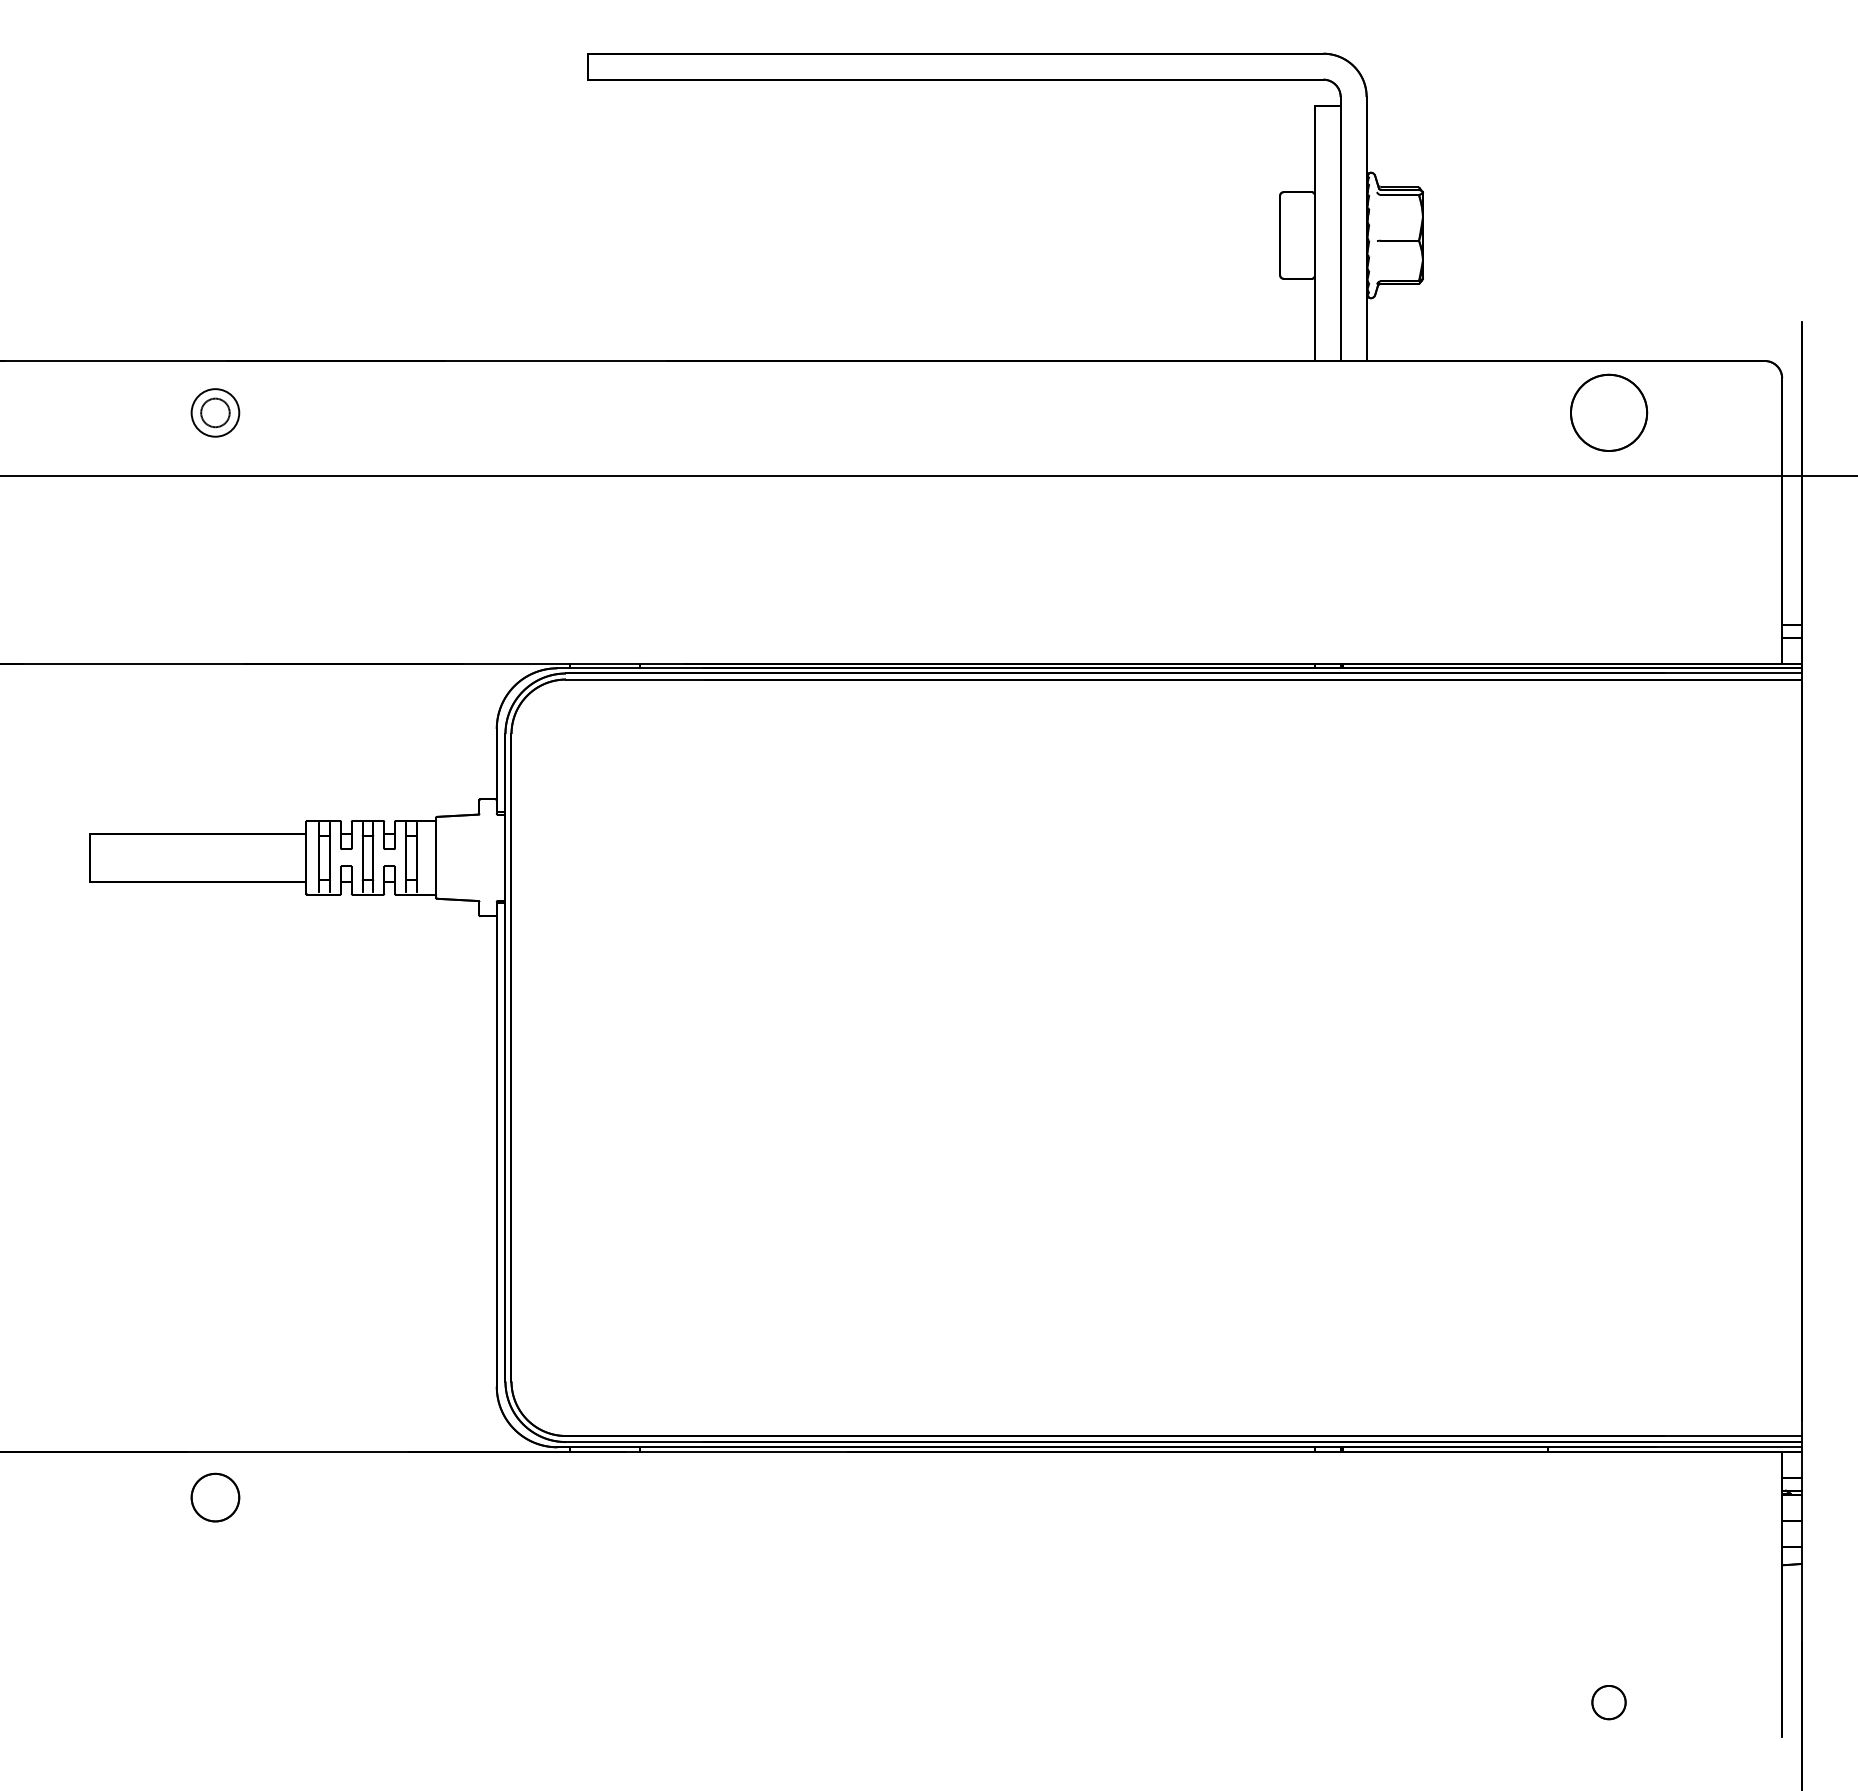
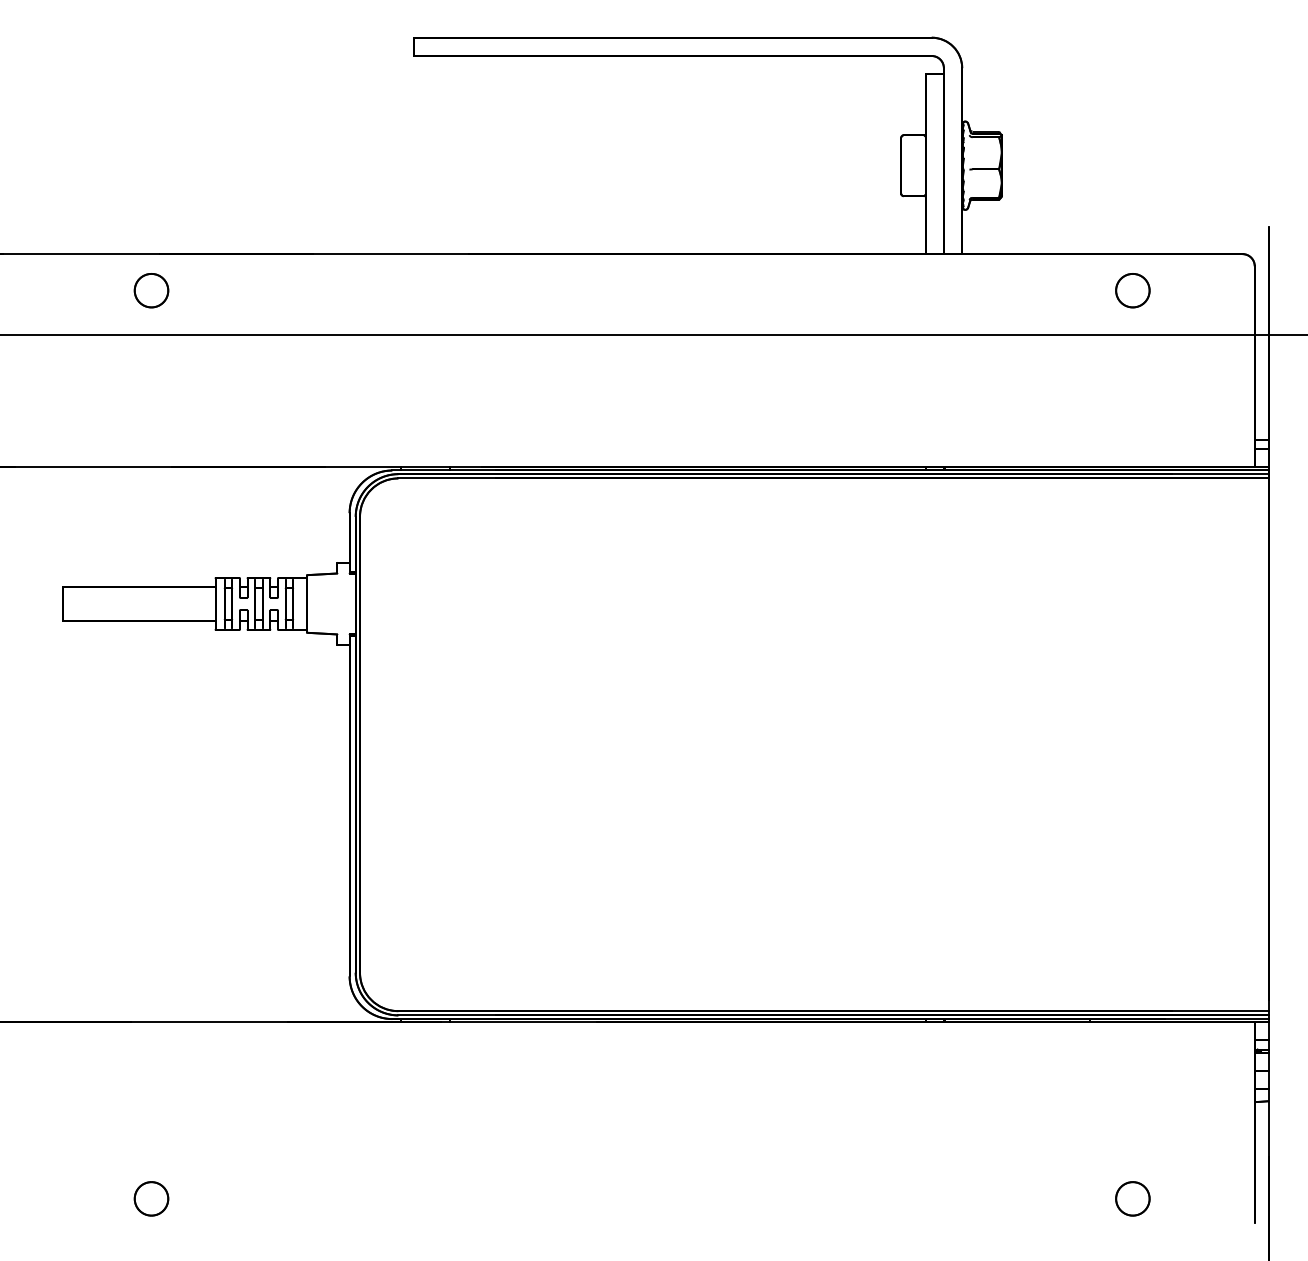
circle: (215, 412) -> (151, 290), size x1.67
circle: (1608, 412) -> (1132, 290), size x0.62
part: (215, 1497) -> (151, 1198), moved
part: (1608, 1702) -> (1132, 1198), size x1.43

